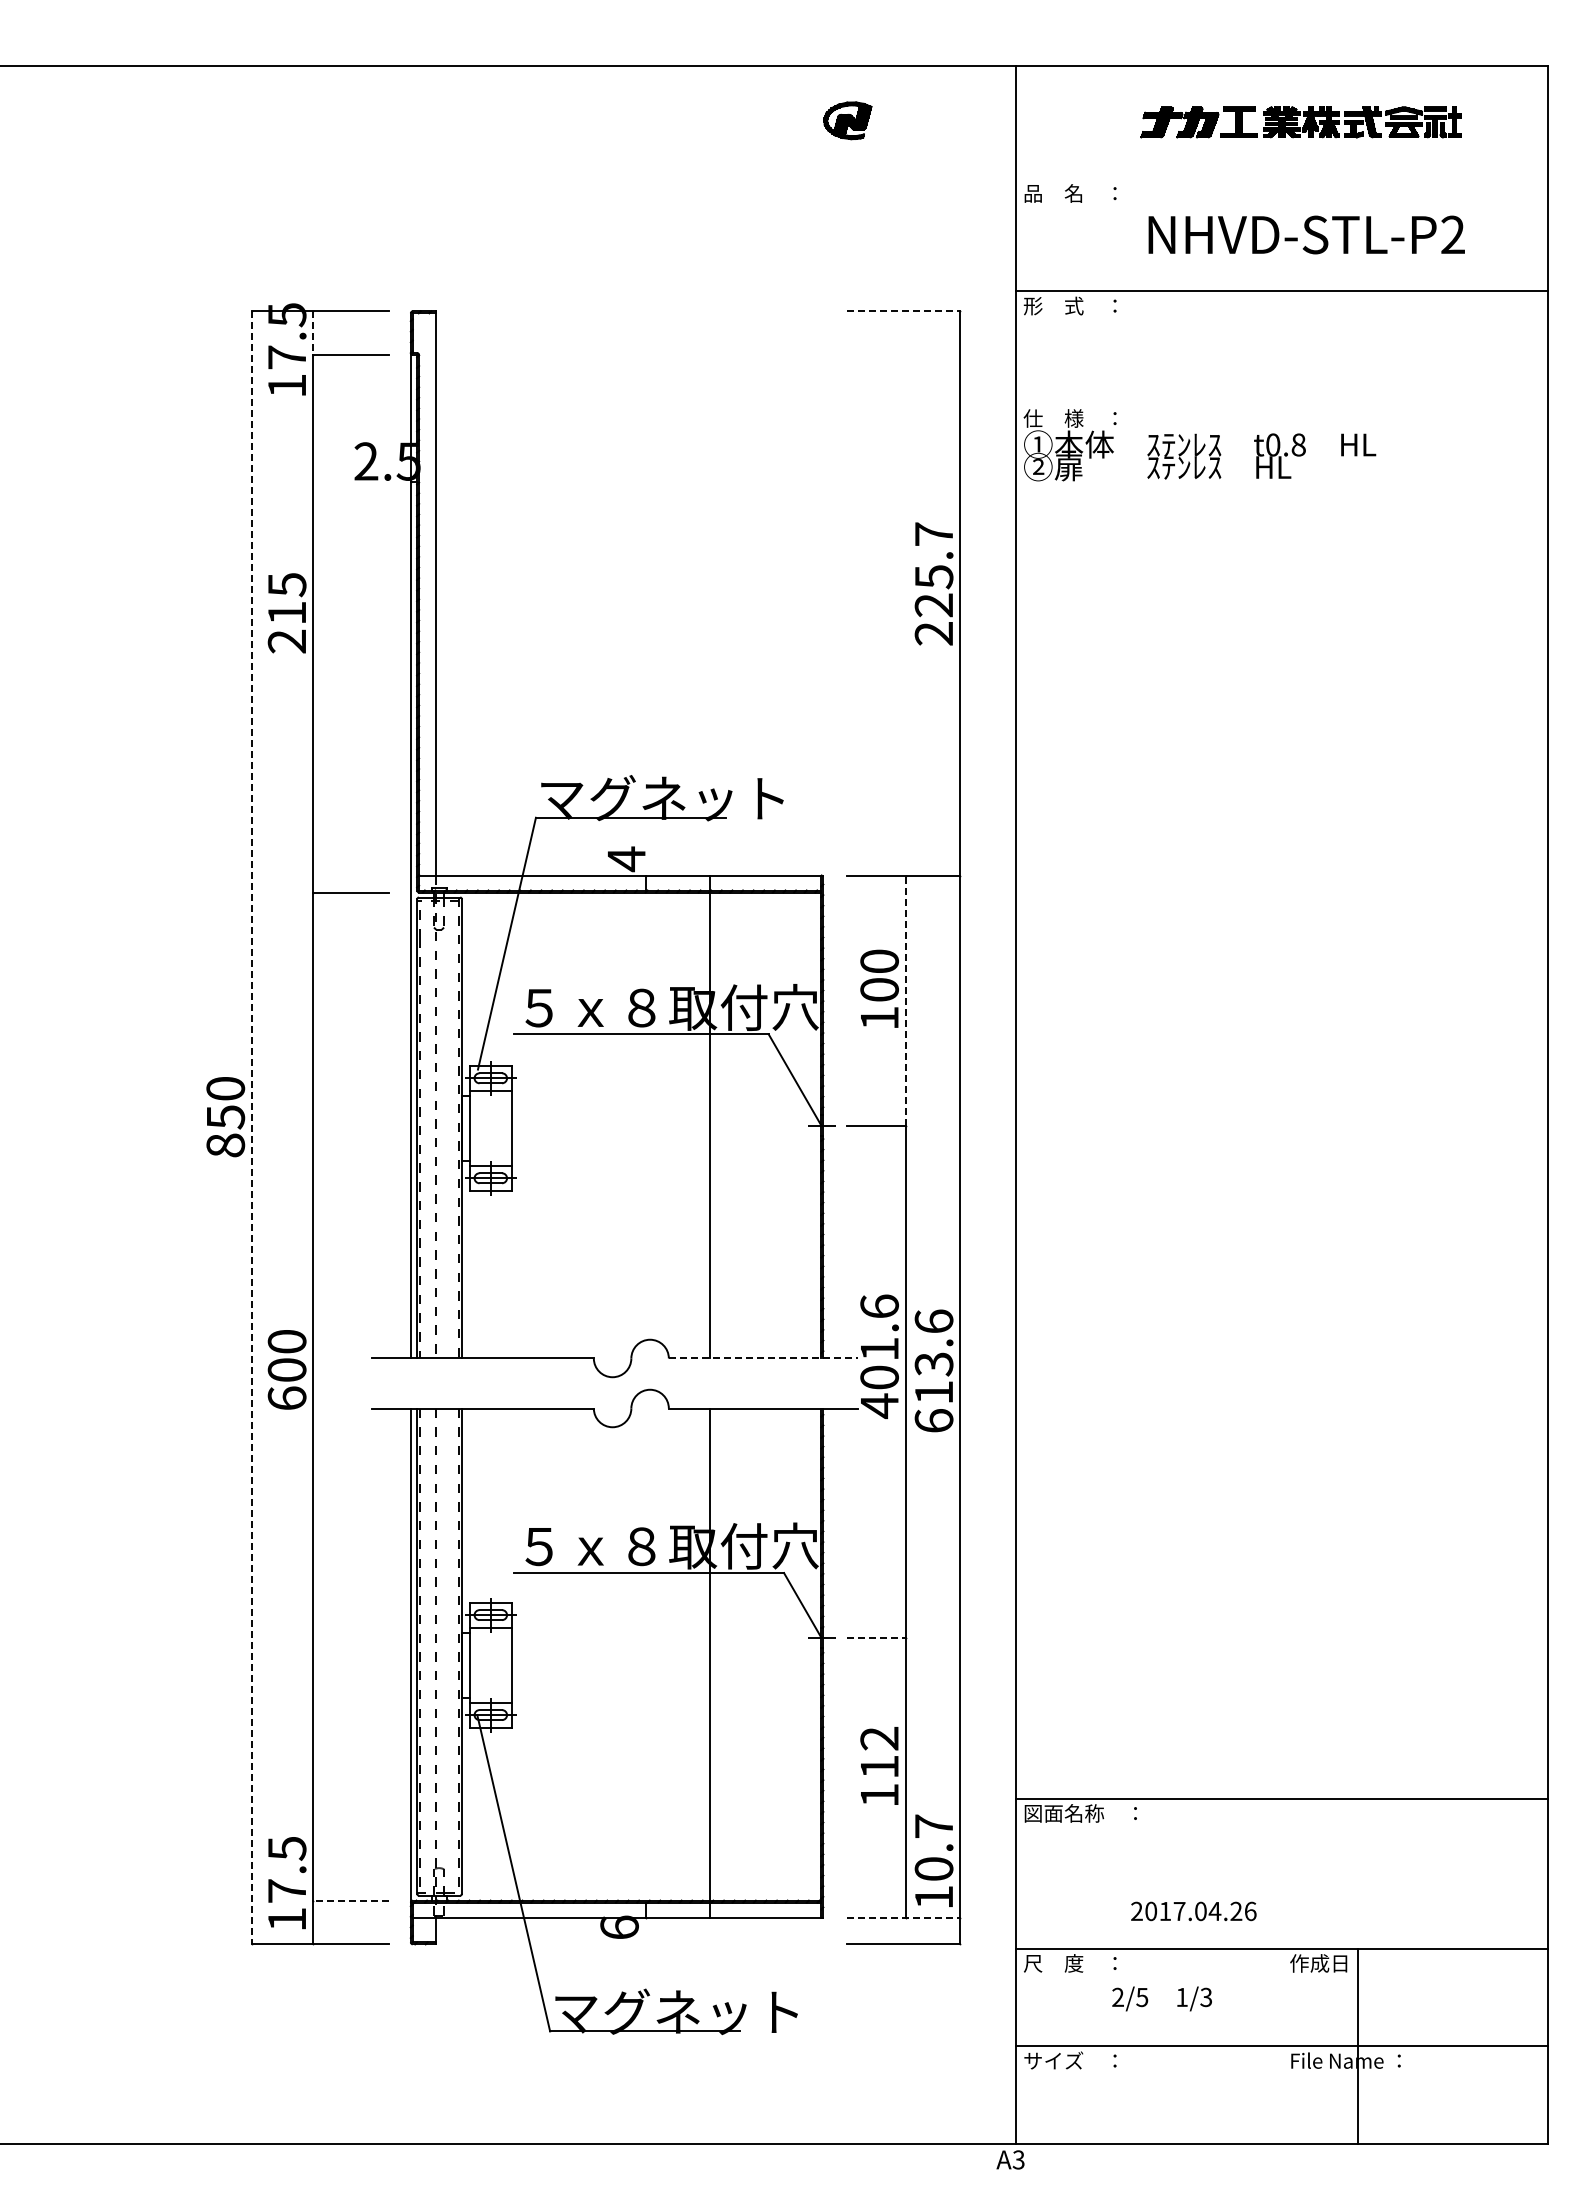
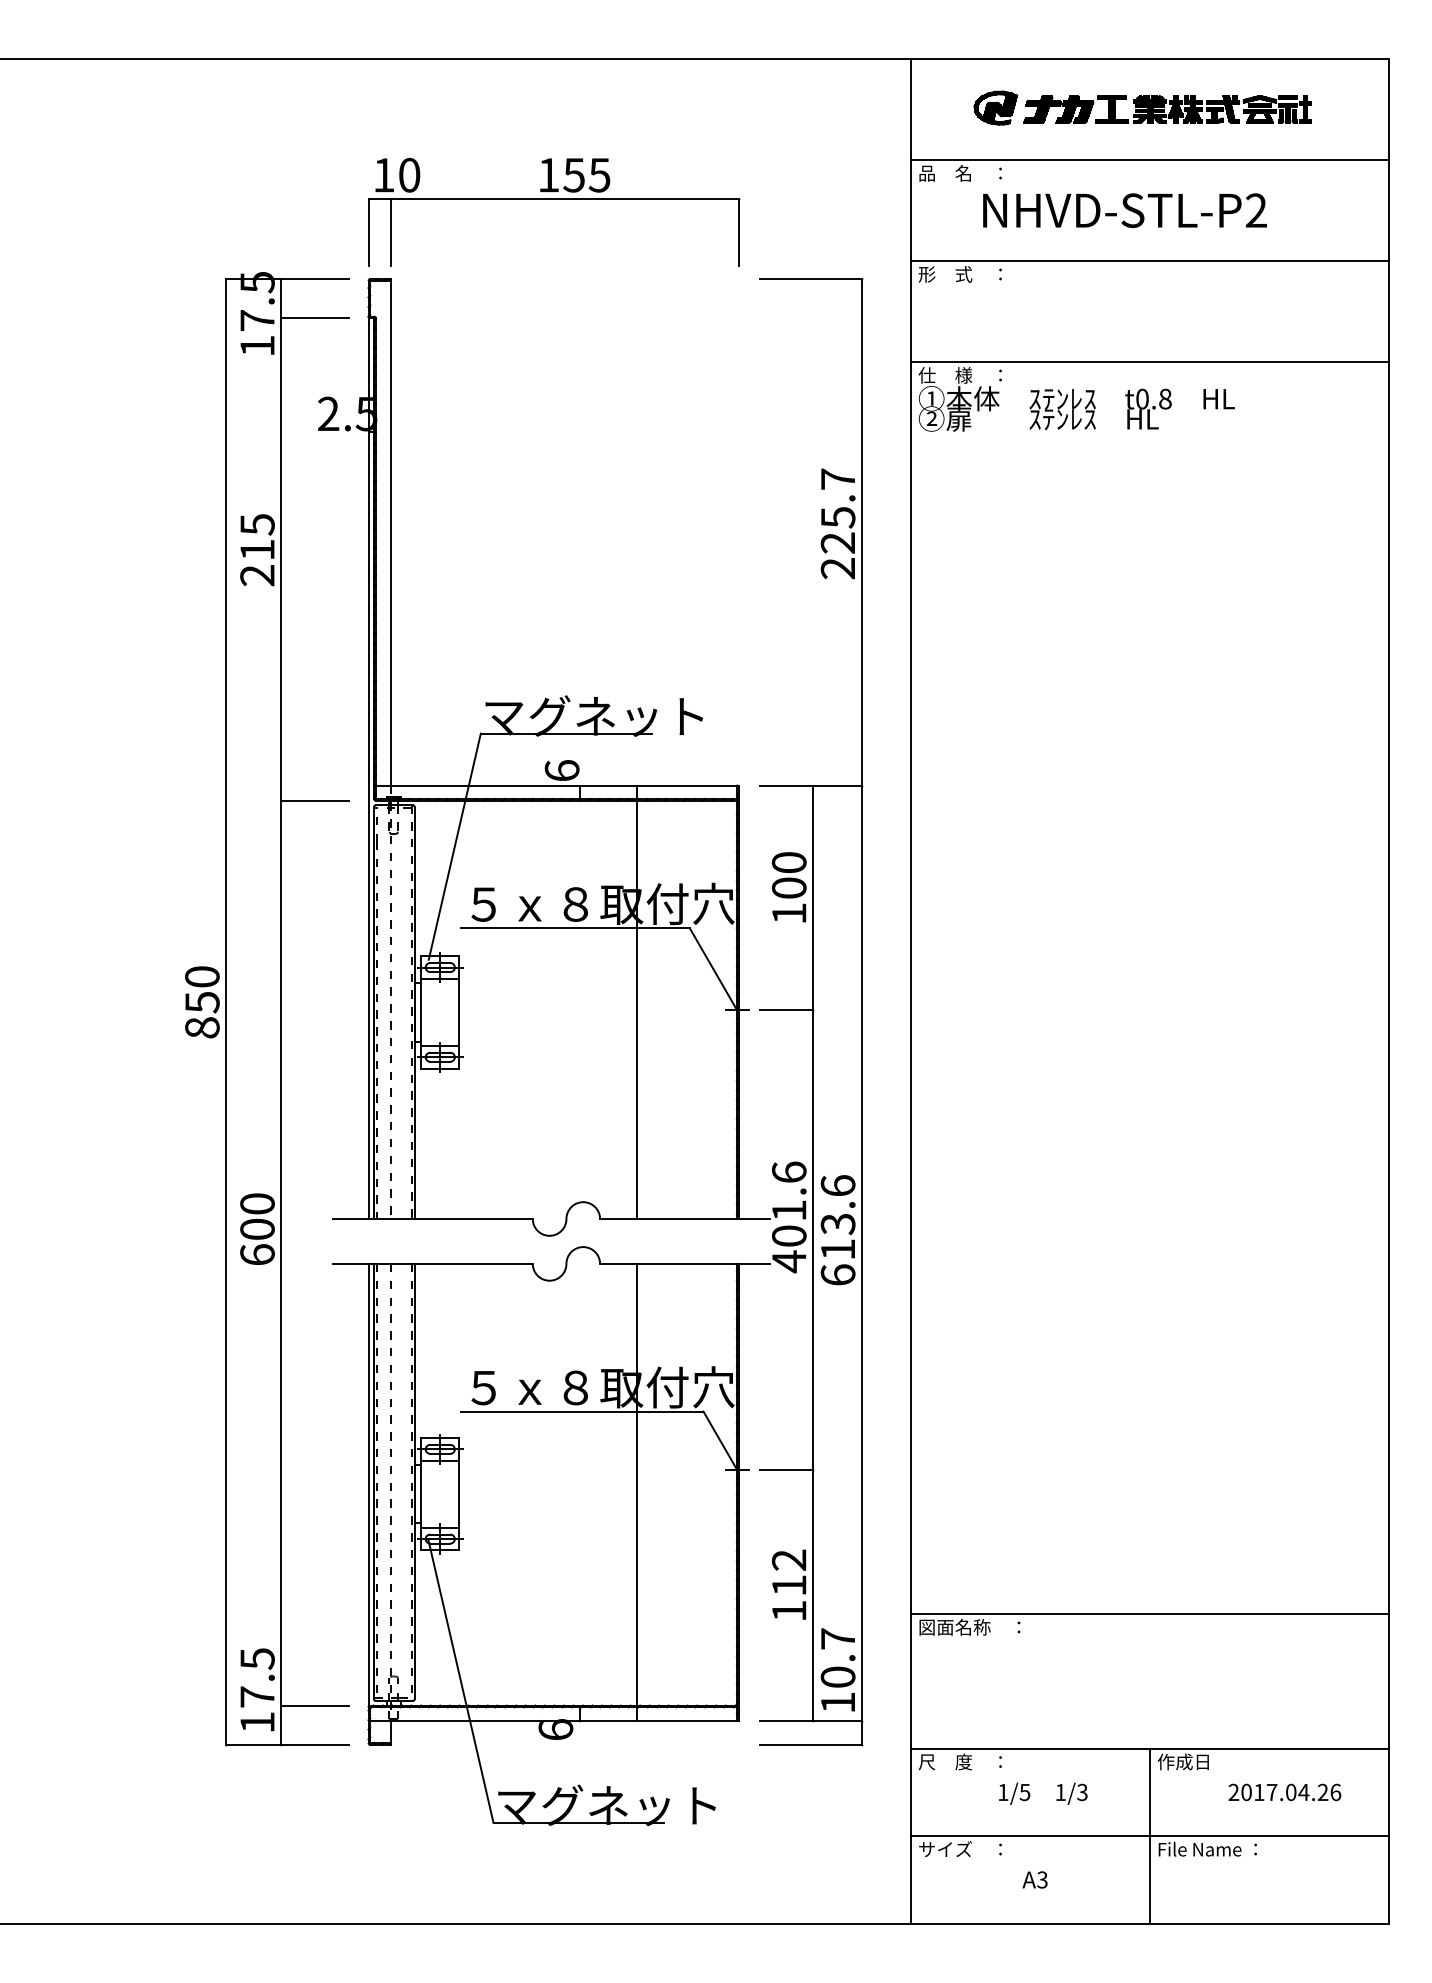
part: (847, 120) -> (995, 107), moved
line: (1281, 178) -> (1149, 159), added
part: (617, 222) -> (554, 199), added
text: (1306, 234) -> (1124, 210), moved
line: (903, 311) -> (810, 279), dashed -> solid
line: (313, 333) -> (281, 299), dashed -> solid
line: (1281, 403) -> (1149, 361), added
text: (626, 859) -> (562, 771), 4 -> 6
line: (905, 1000) -> (812, 897), dashed -> solid
line: (252, 1127) -> (226, 1011), dashed -> solid
line: (763, 1358) -> (685, 1219), dashed -> solid
line: (876, 1637) -> (786, 1469), dashed -> solid
line: (351, 1900) -> (315, 1705), dashed -> solid
text: (1193, 1911) -> (1284, 1792), moved
line: (903, 1917) -> (810, 1720), dashed -> solid
text: (1117, 1996) -> (1002, 1791), 2/5 -> 1/5
line: (1357, 2045) -> (1149, 1835), moved
text: (1010, 2159) -> (1035, 1879), moved

